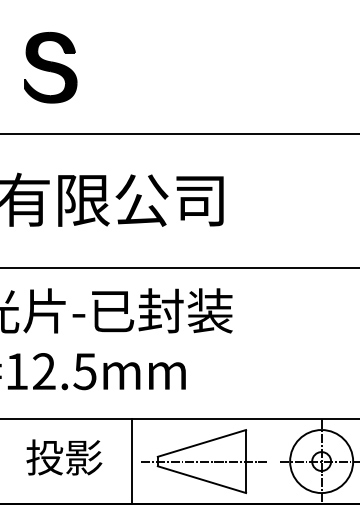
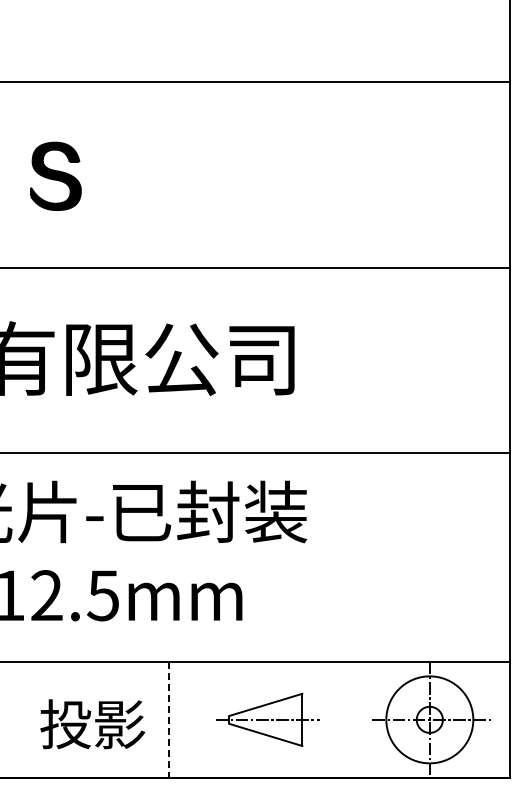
part: (50, 67) -> (55, 176), size x0.7
text: (64, 457) -> (92, 724), moved
part: (204, 461) -> (267, 719), size x0.6
line: (132, 462) -> (168, 720), solid -> dashed

